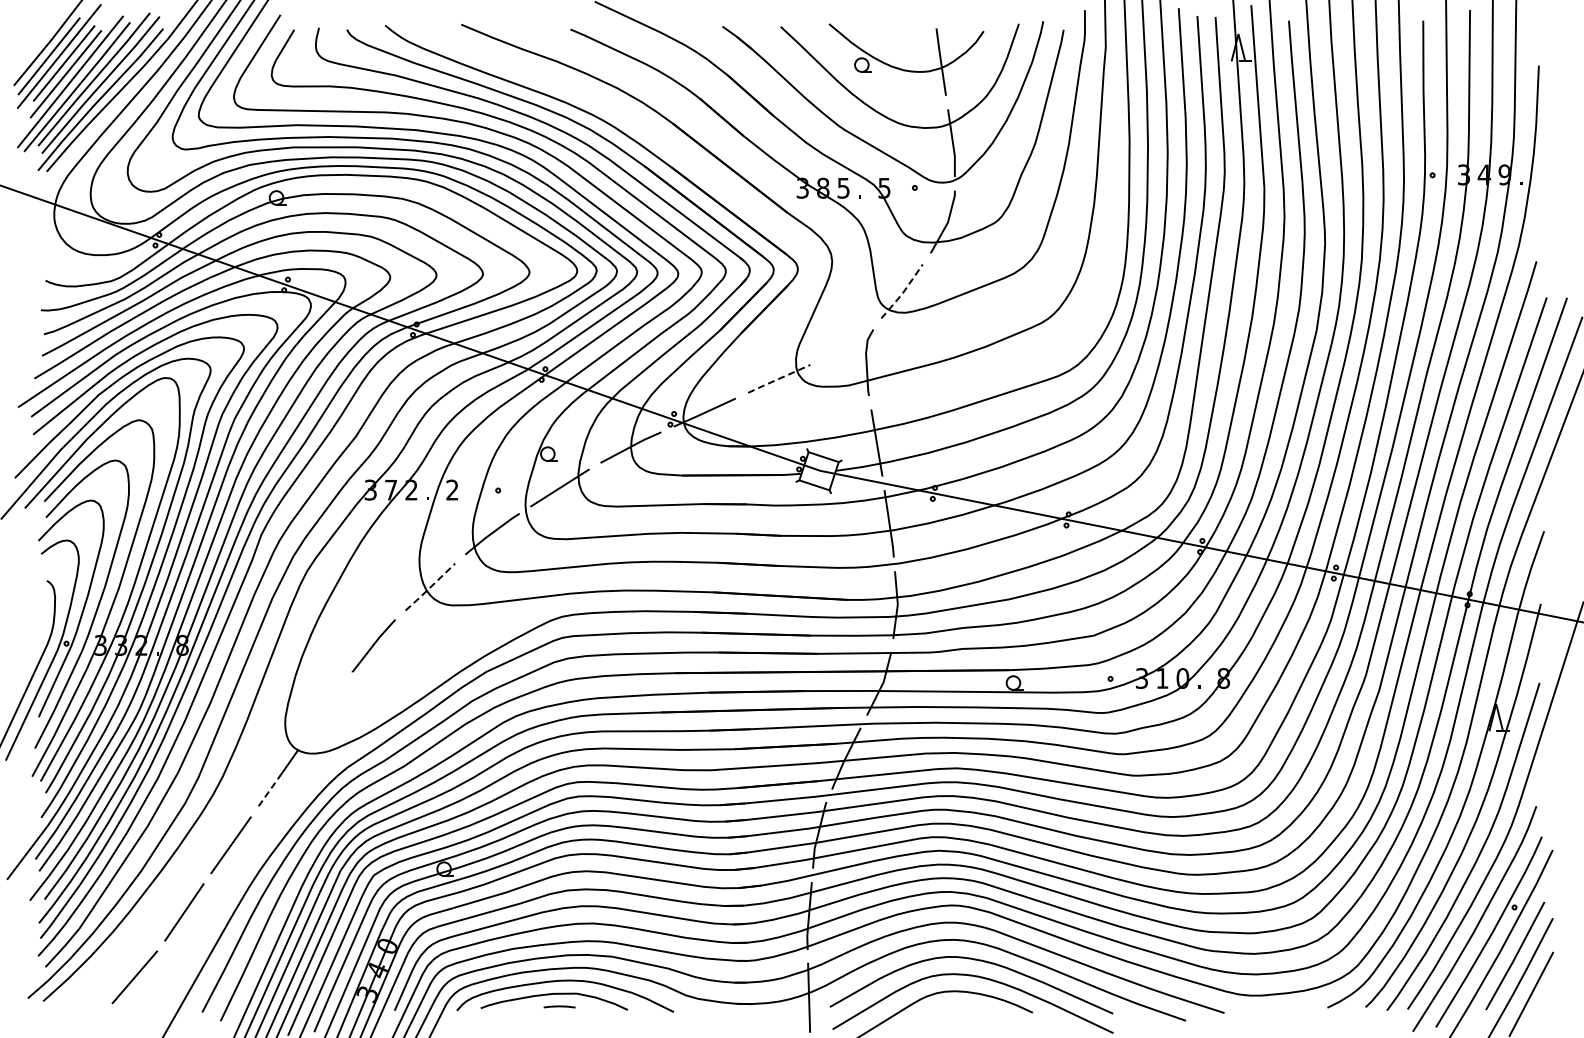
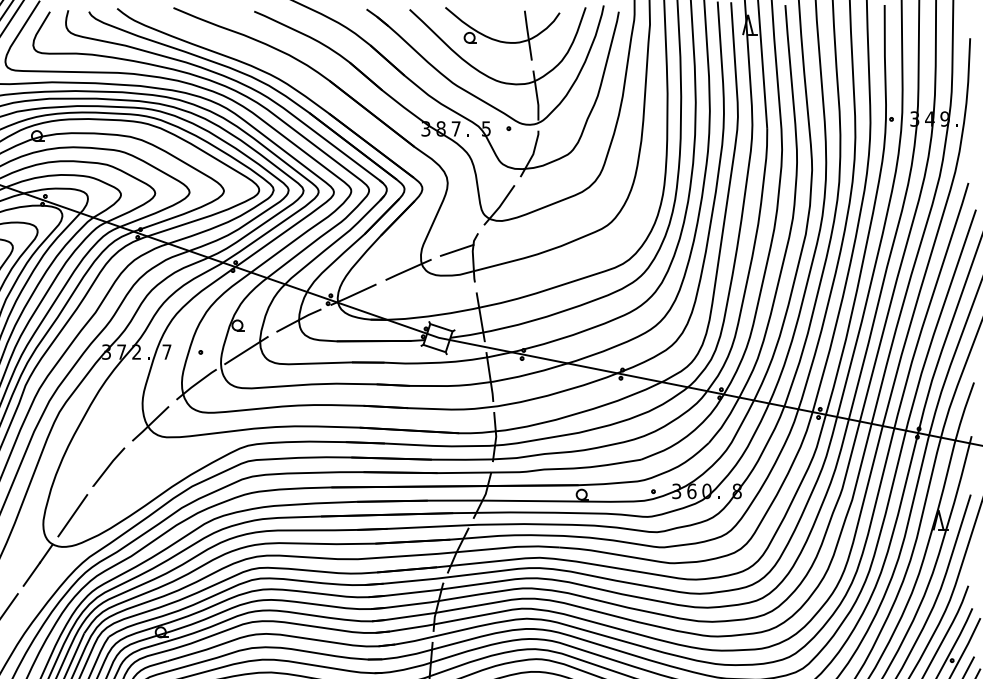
text: (843, 188) -> (456, 129), 5 -> 7
line: (903, 292) -> (500, 205), dashed -> solid
line: (845, 352) -> (457, 250), added
line: (778, 378) -> (408, 269), dashed -> solid
text: (452, 489) -> (167, 351), 2 -> 7
line: (430, 587) -> (150, 424), dashed -> solid
text: (1162, 678) -> (691, 491), 1 -> 6
line: (324, 711) -> (72, 515), added
line: (269, 790) -> (31, 574), dashed -> solid

